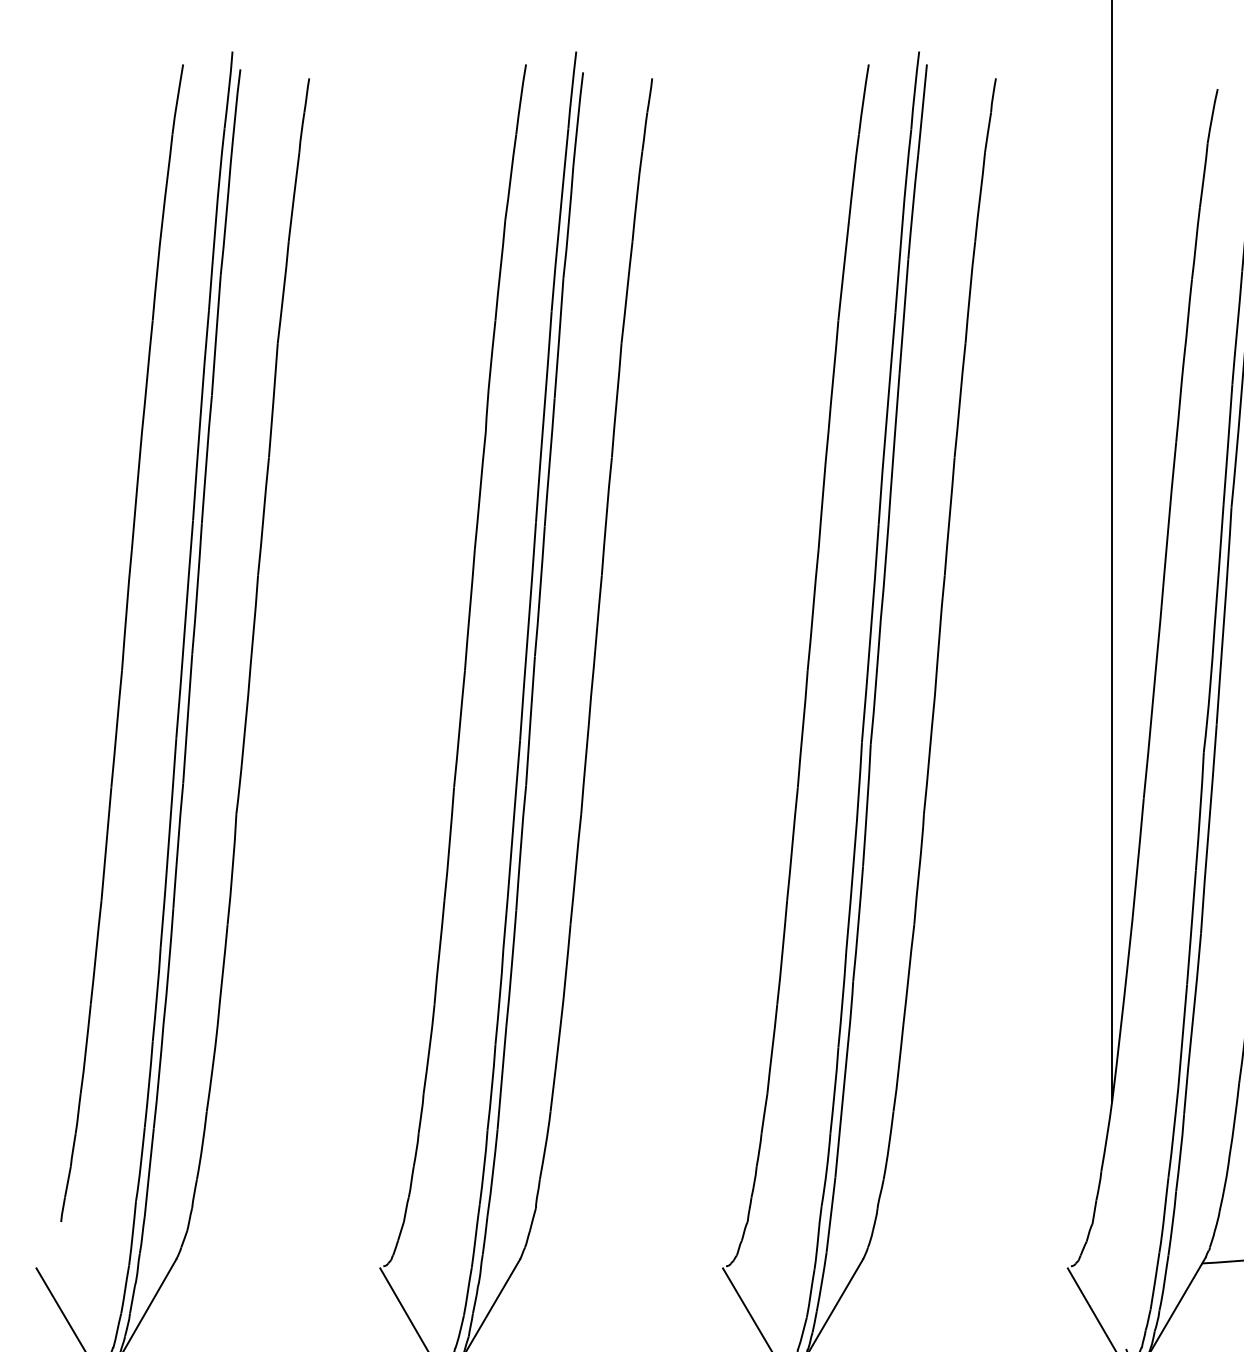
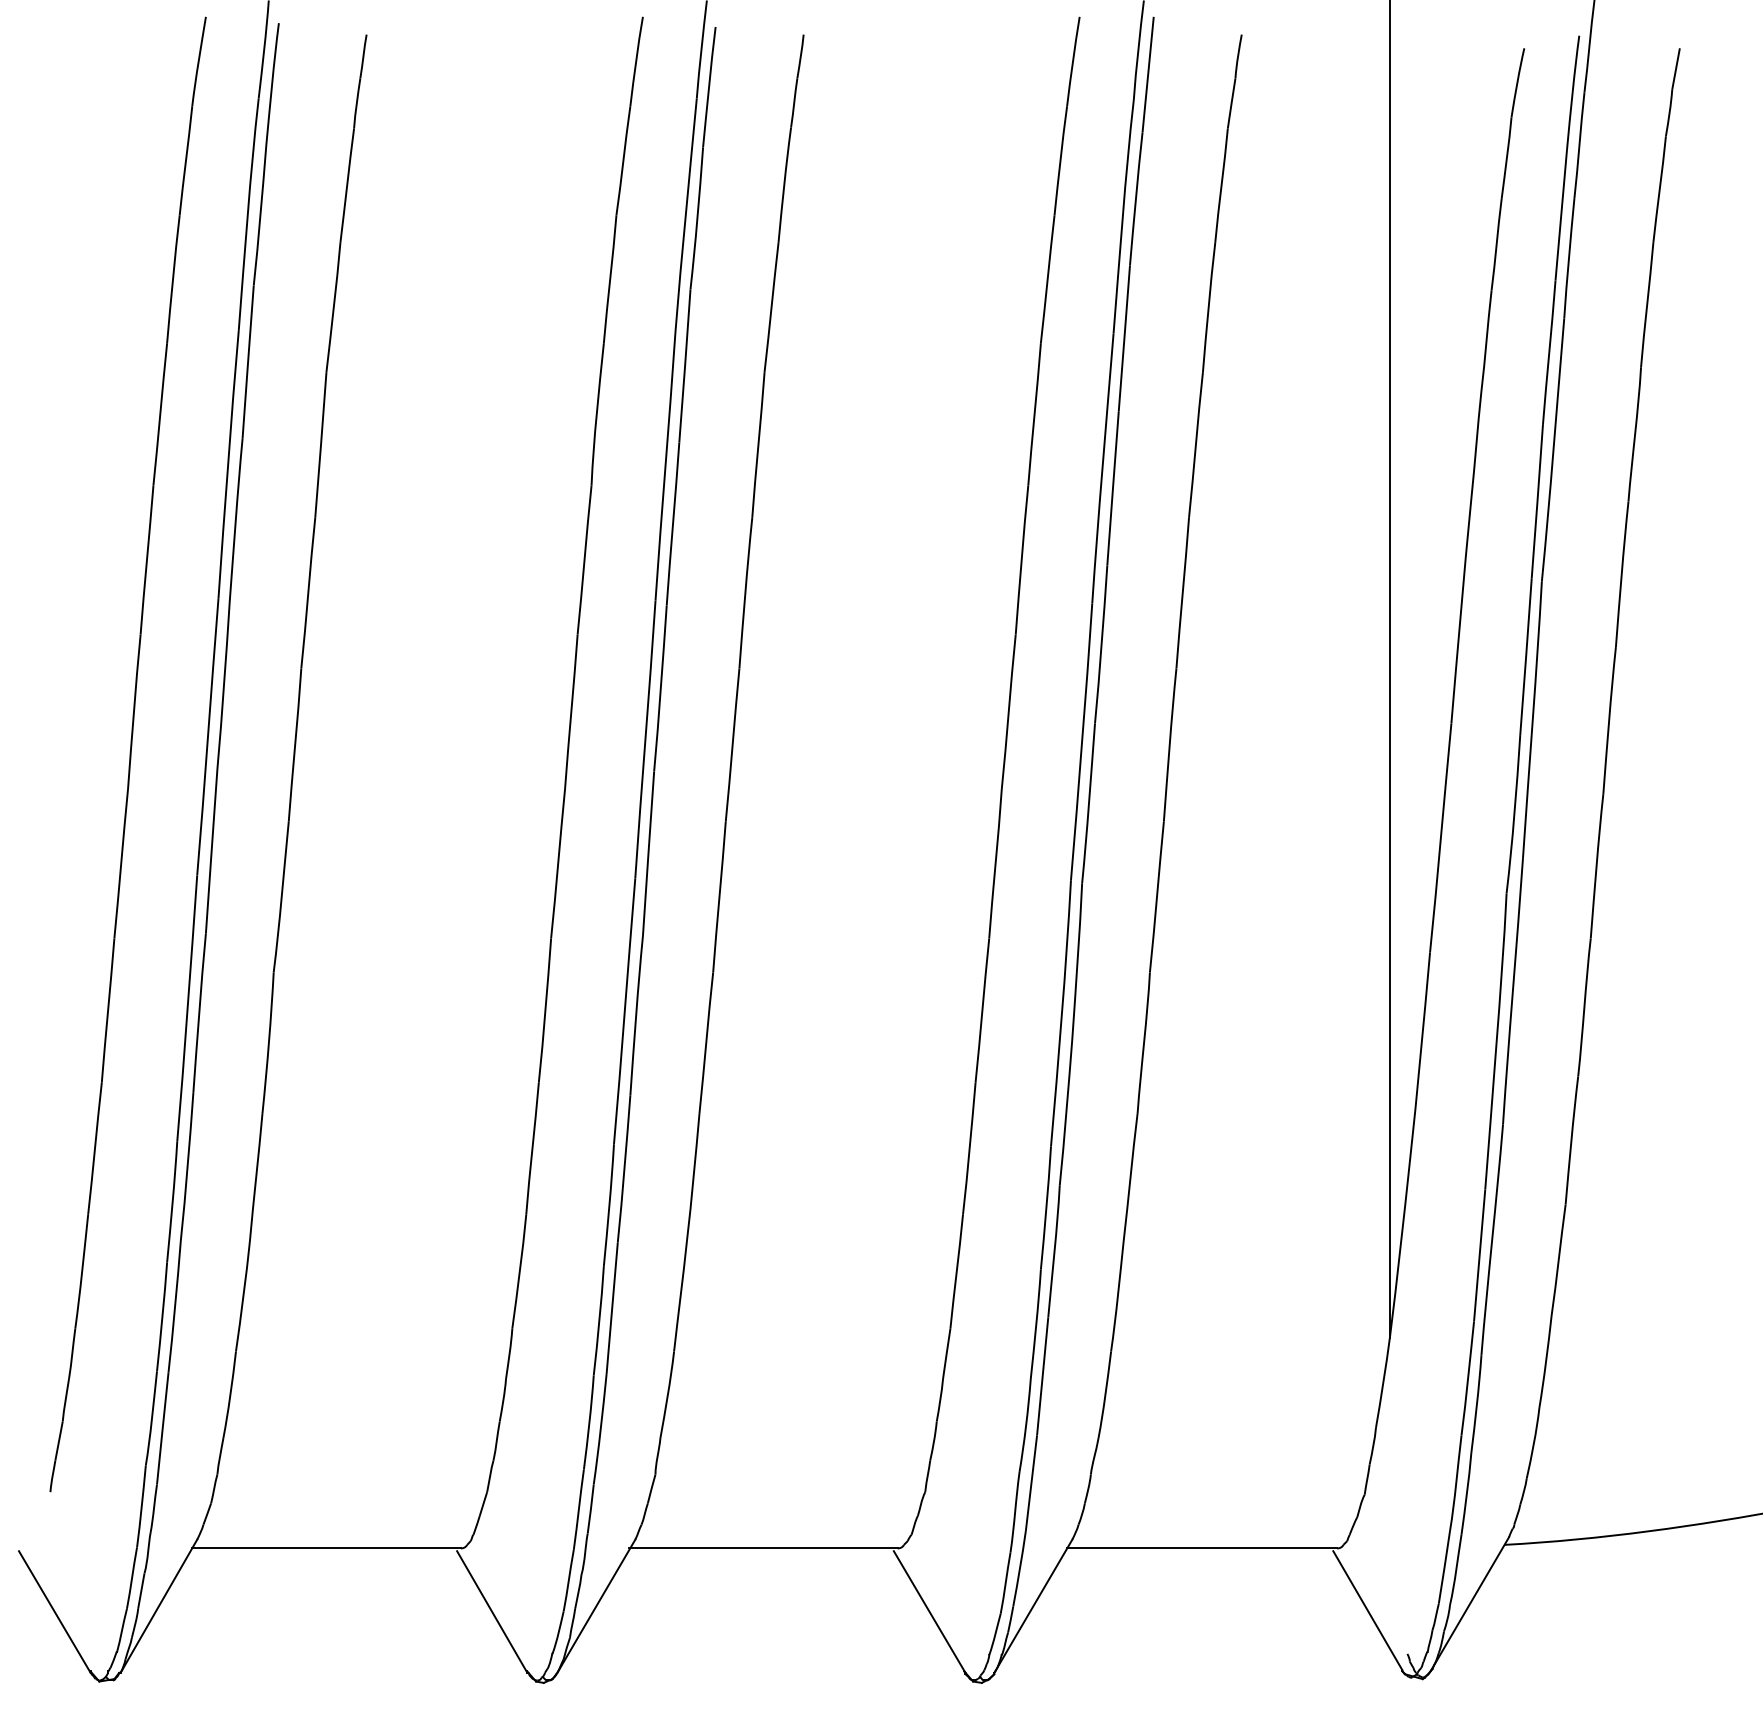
line: (277, 1266) -> (326, 1548), added
line: (620, 1266) -> (763, 1548), added
line: (965, 1266) -> (1202, 1548), added

